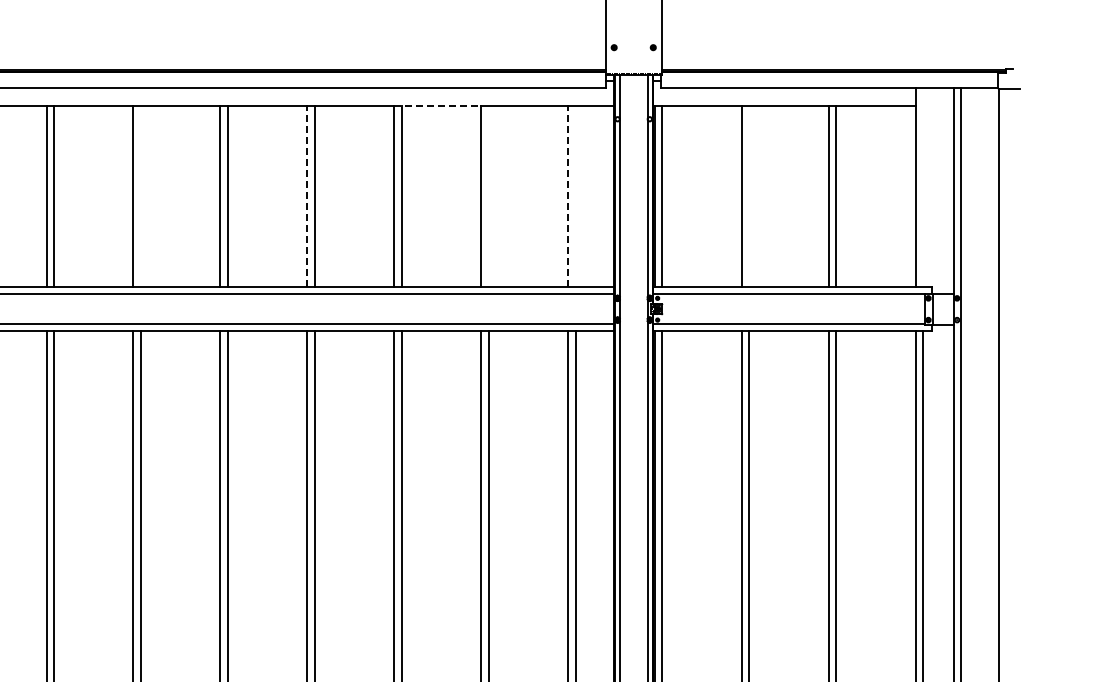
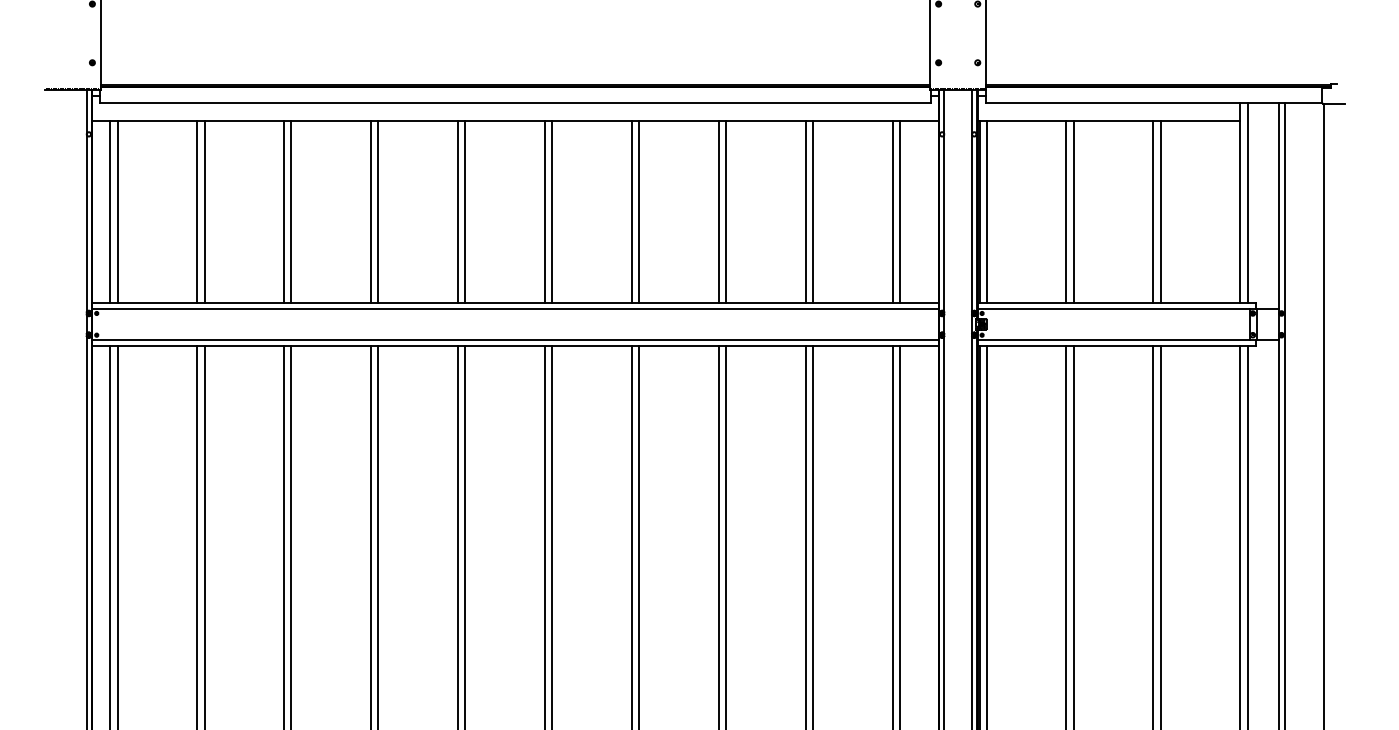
line: (438, 106) -> (762, 121), dashed -> solid
line: (923, 187) -> (1247, 202), added
line: (141, 196) -> (465, 211), added
line: (307, 196) -> (631, 211), dashed -> solid
line: (489, 196) -> (813, 211), added
line: (568, 196) -> (892, 211), dashed -> solid
line: (575, 196) -> (899, 211), added
line: (749, 196) -> (1073, 211), added

